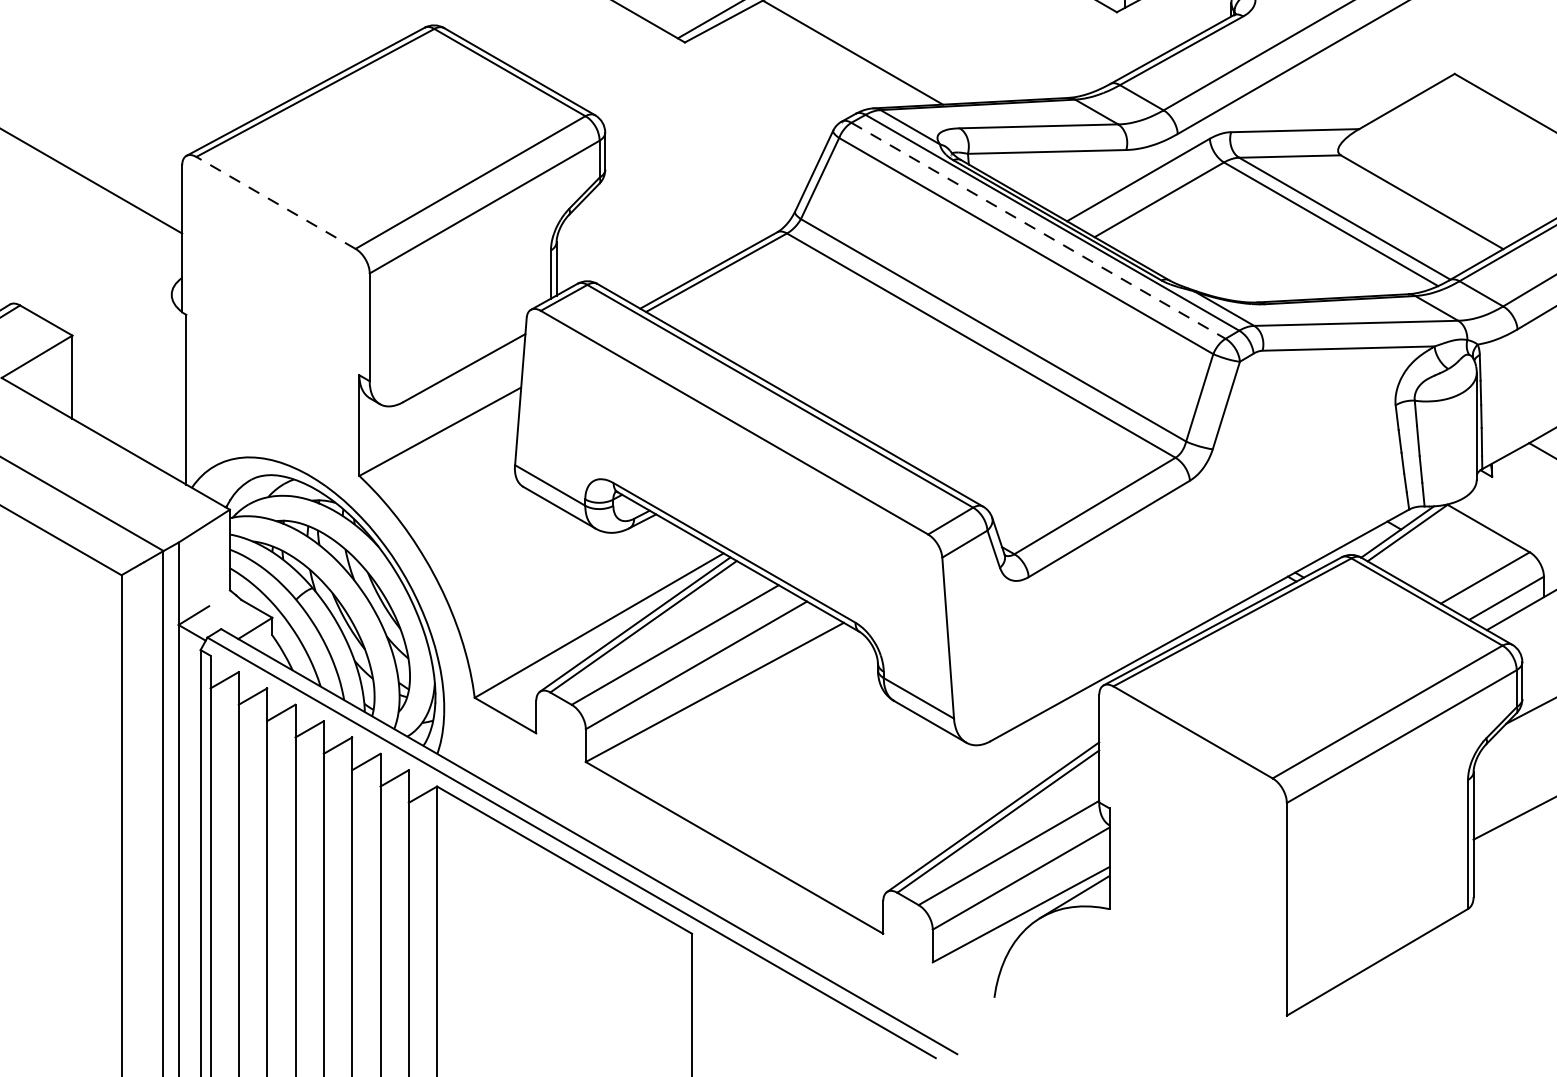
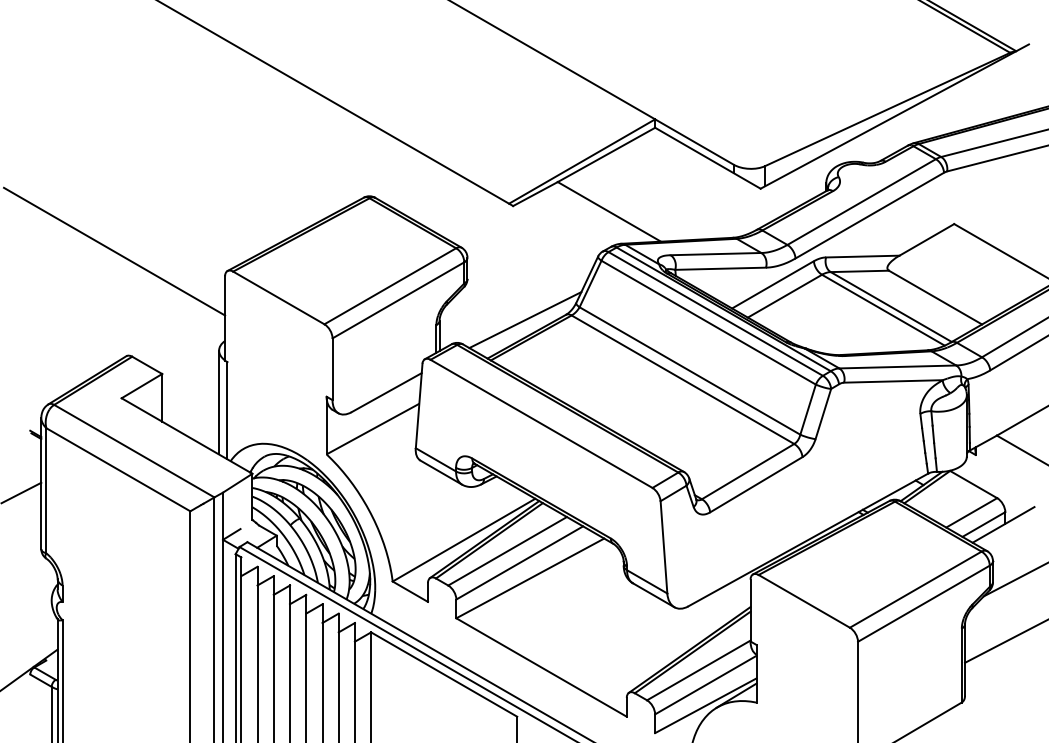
line: (275, 202) -> (278, 297), dashed -> solid
line: (1038, 230) -> (715, 313), dashed -> solid
line: (706, 242) -> (525, 320), added
line: (172, 385) -> (219, 402), added

